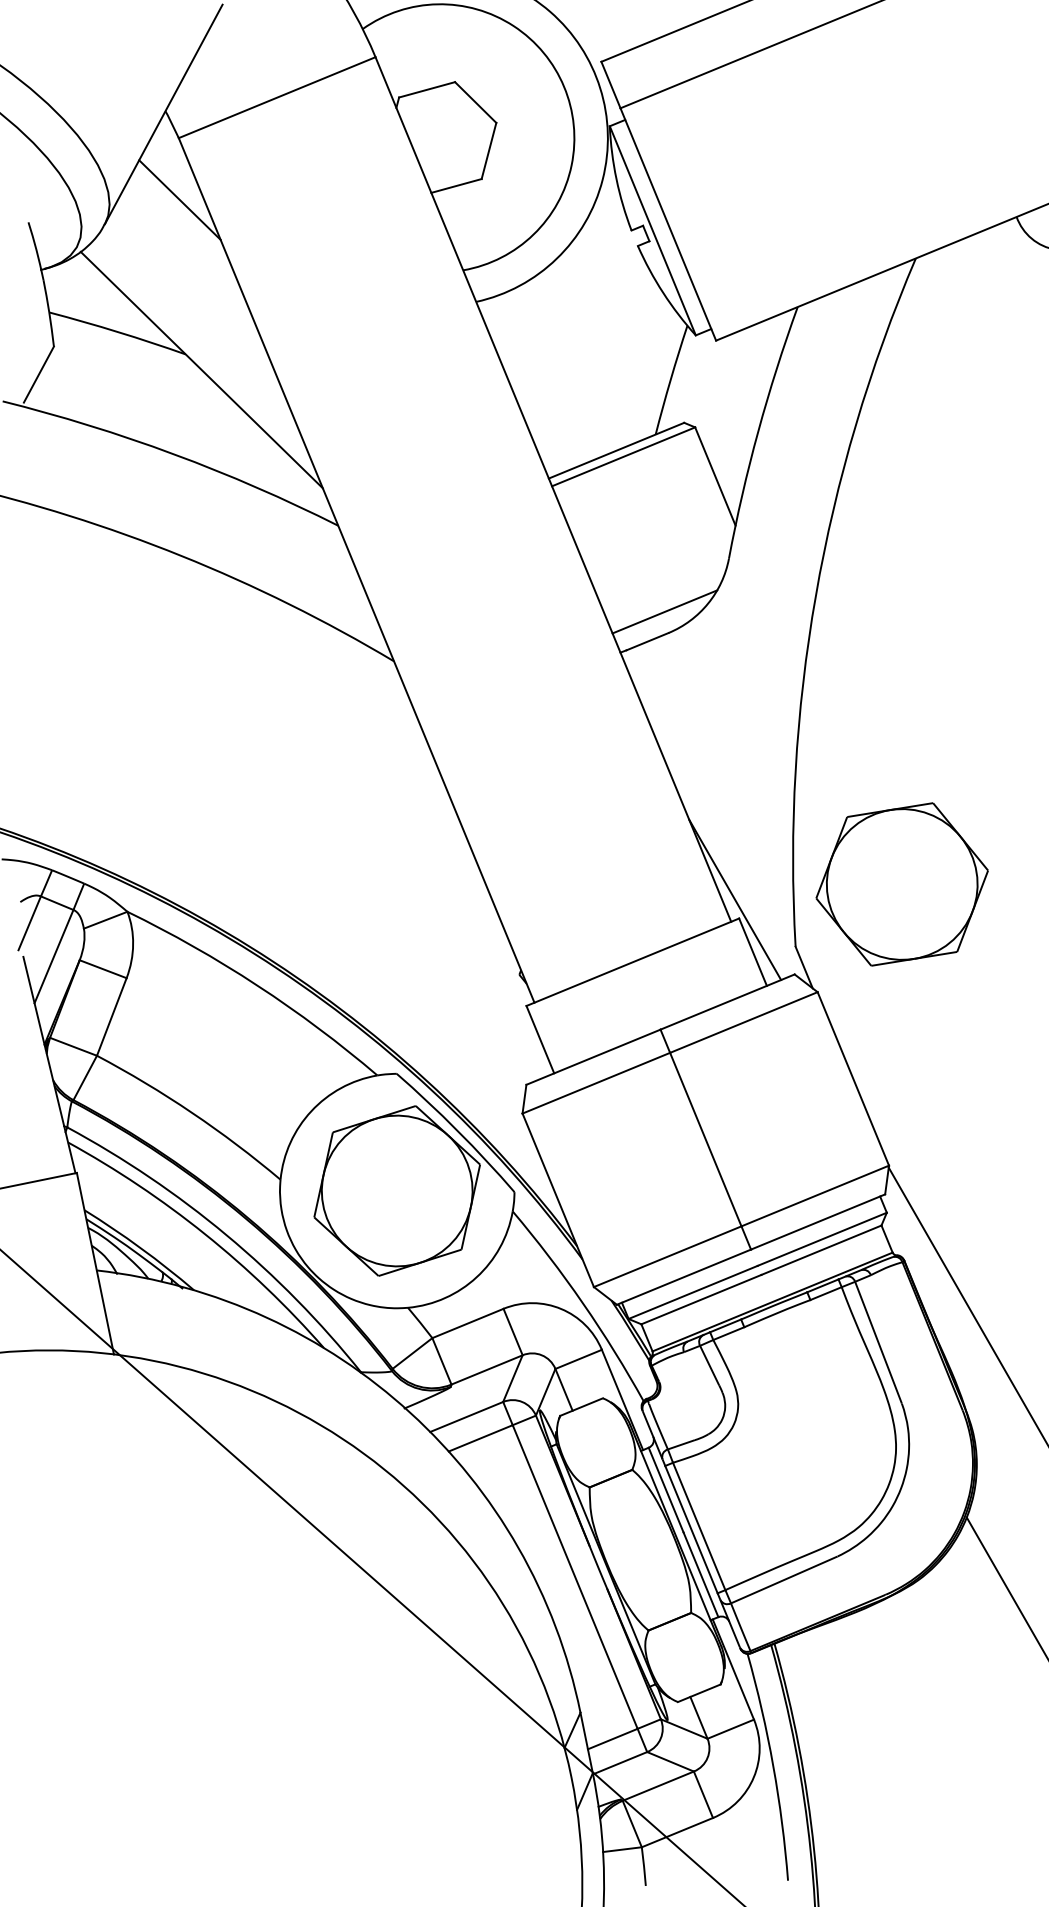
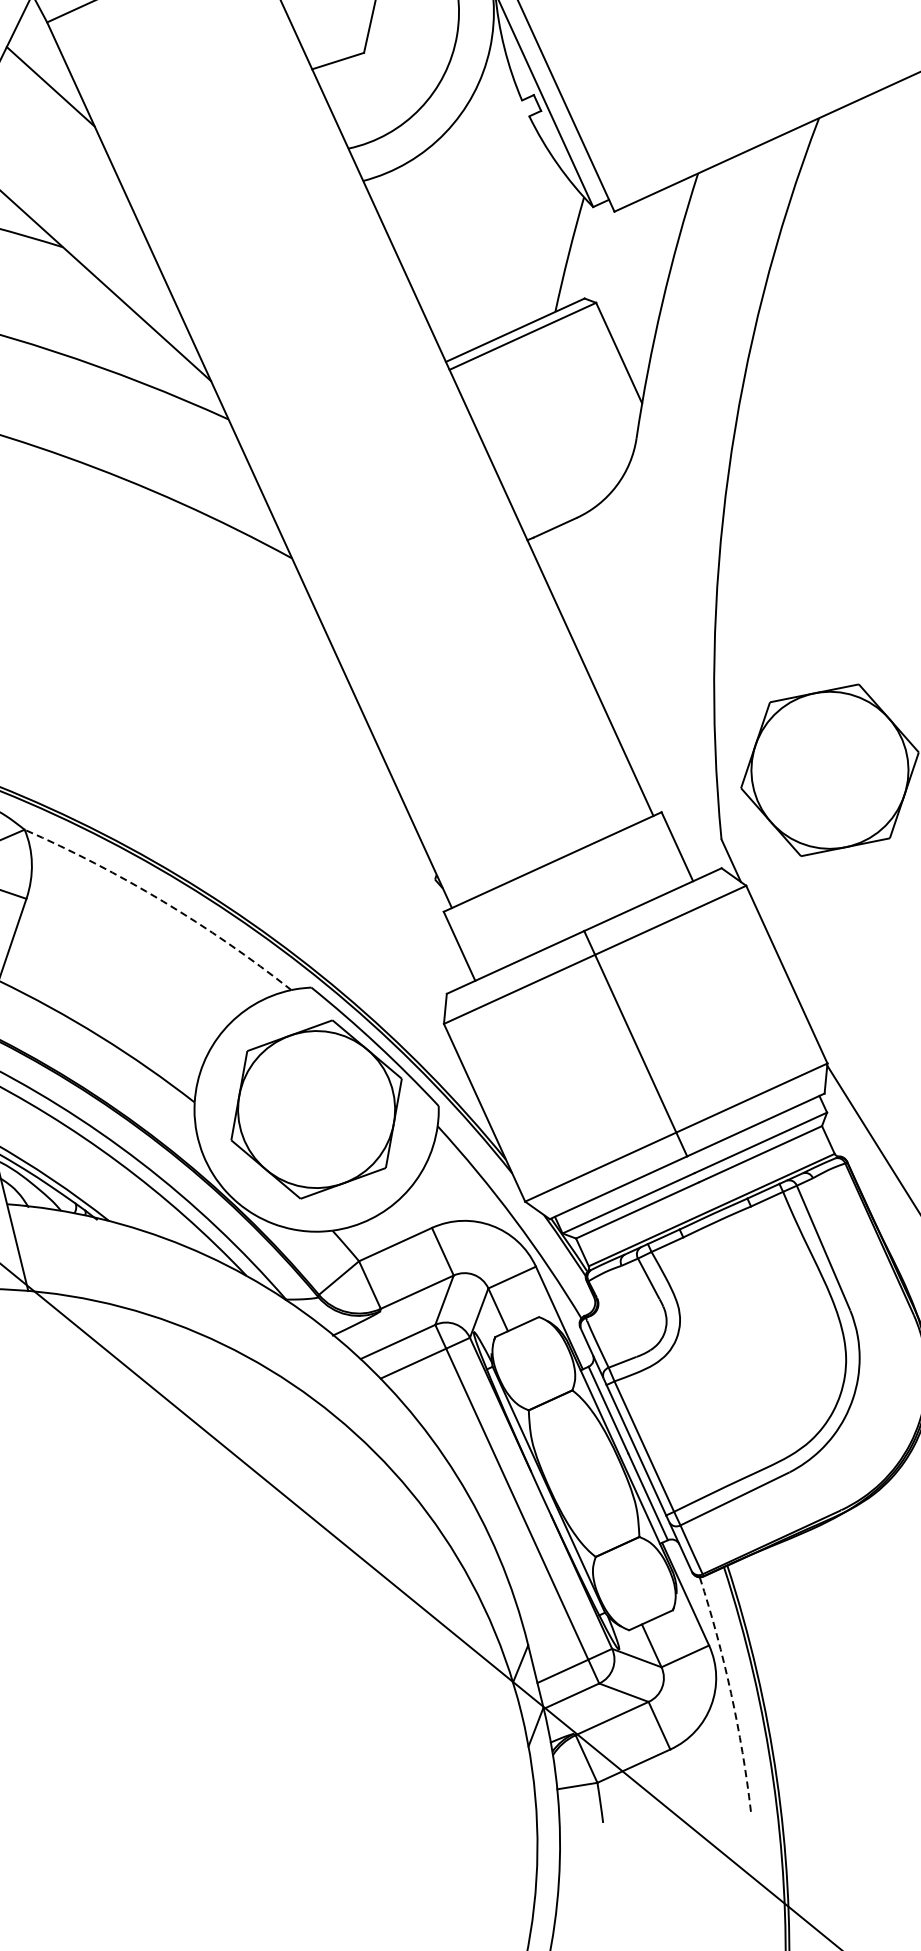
line: (664, 611) -> (571, 495), removed
line: (735, 899) -> (657, 792), removed
arc: (257, 985) -> (162, 901), solid -> dashed
arc: (773, 1766) -> (731, 1693), solid -> dashed

